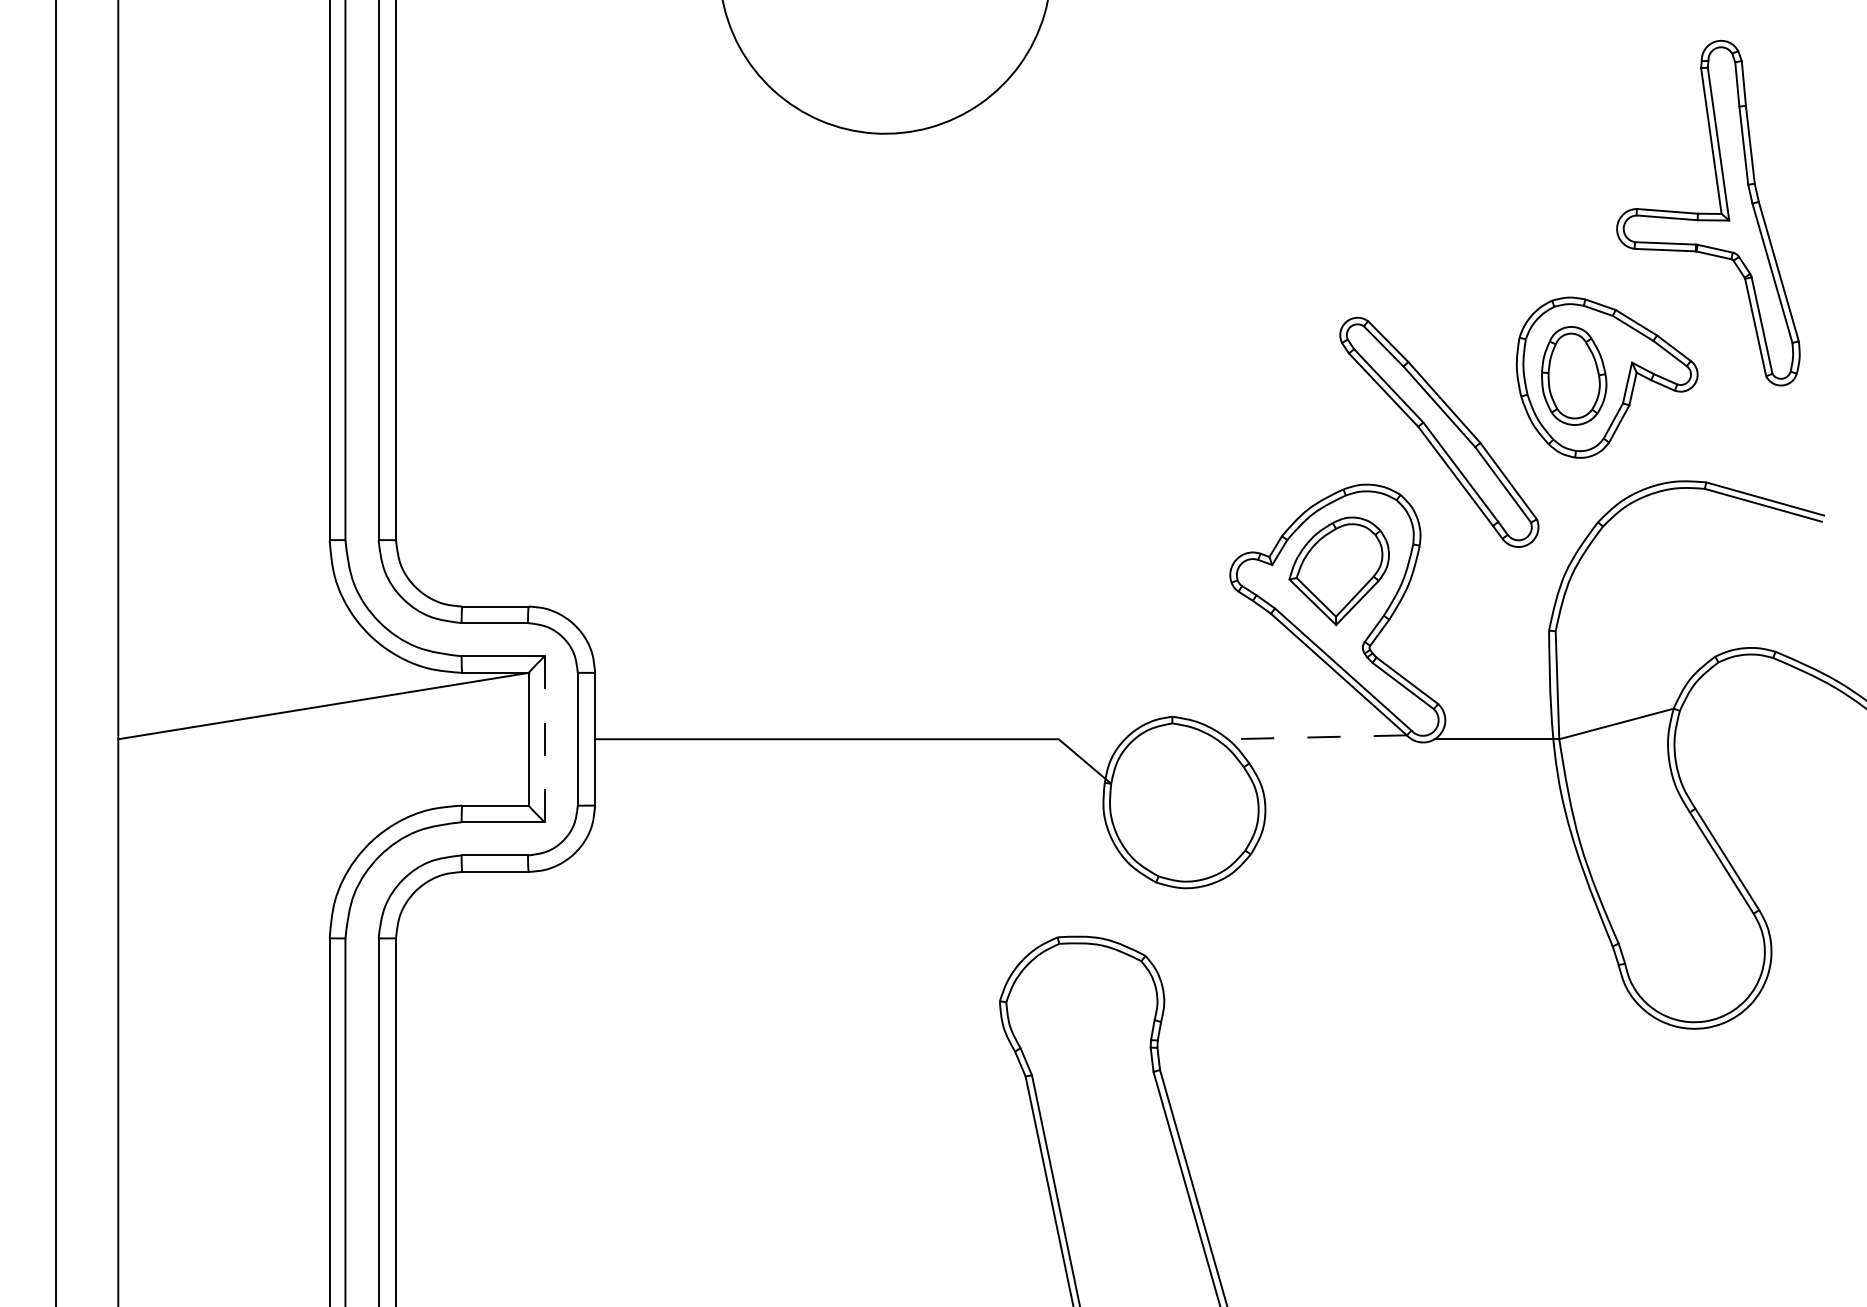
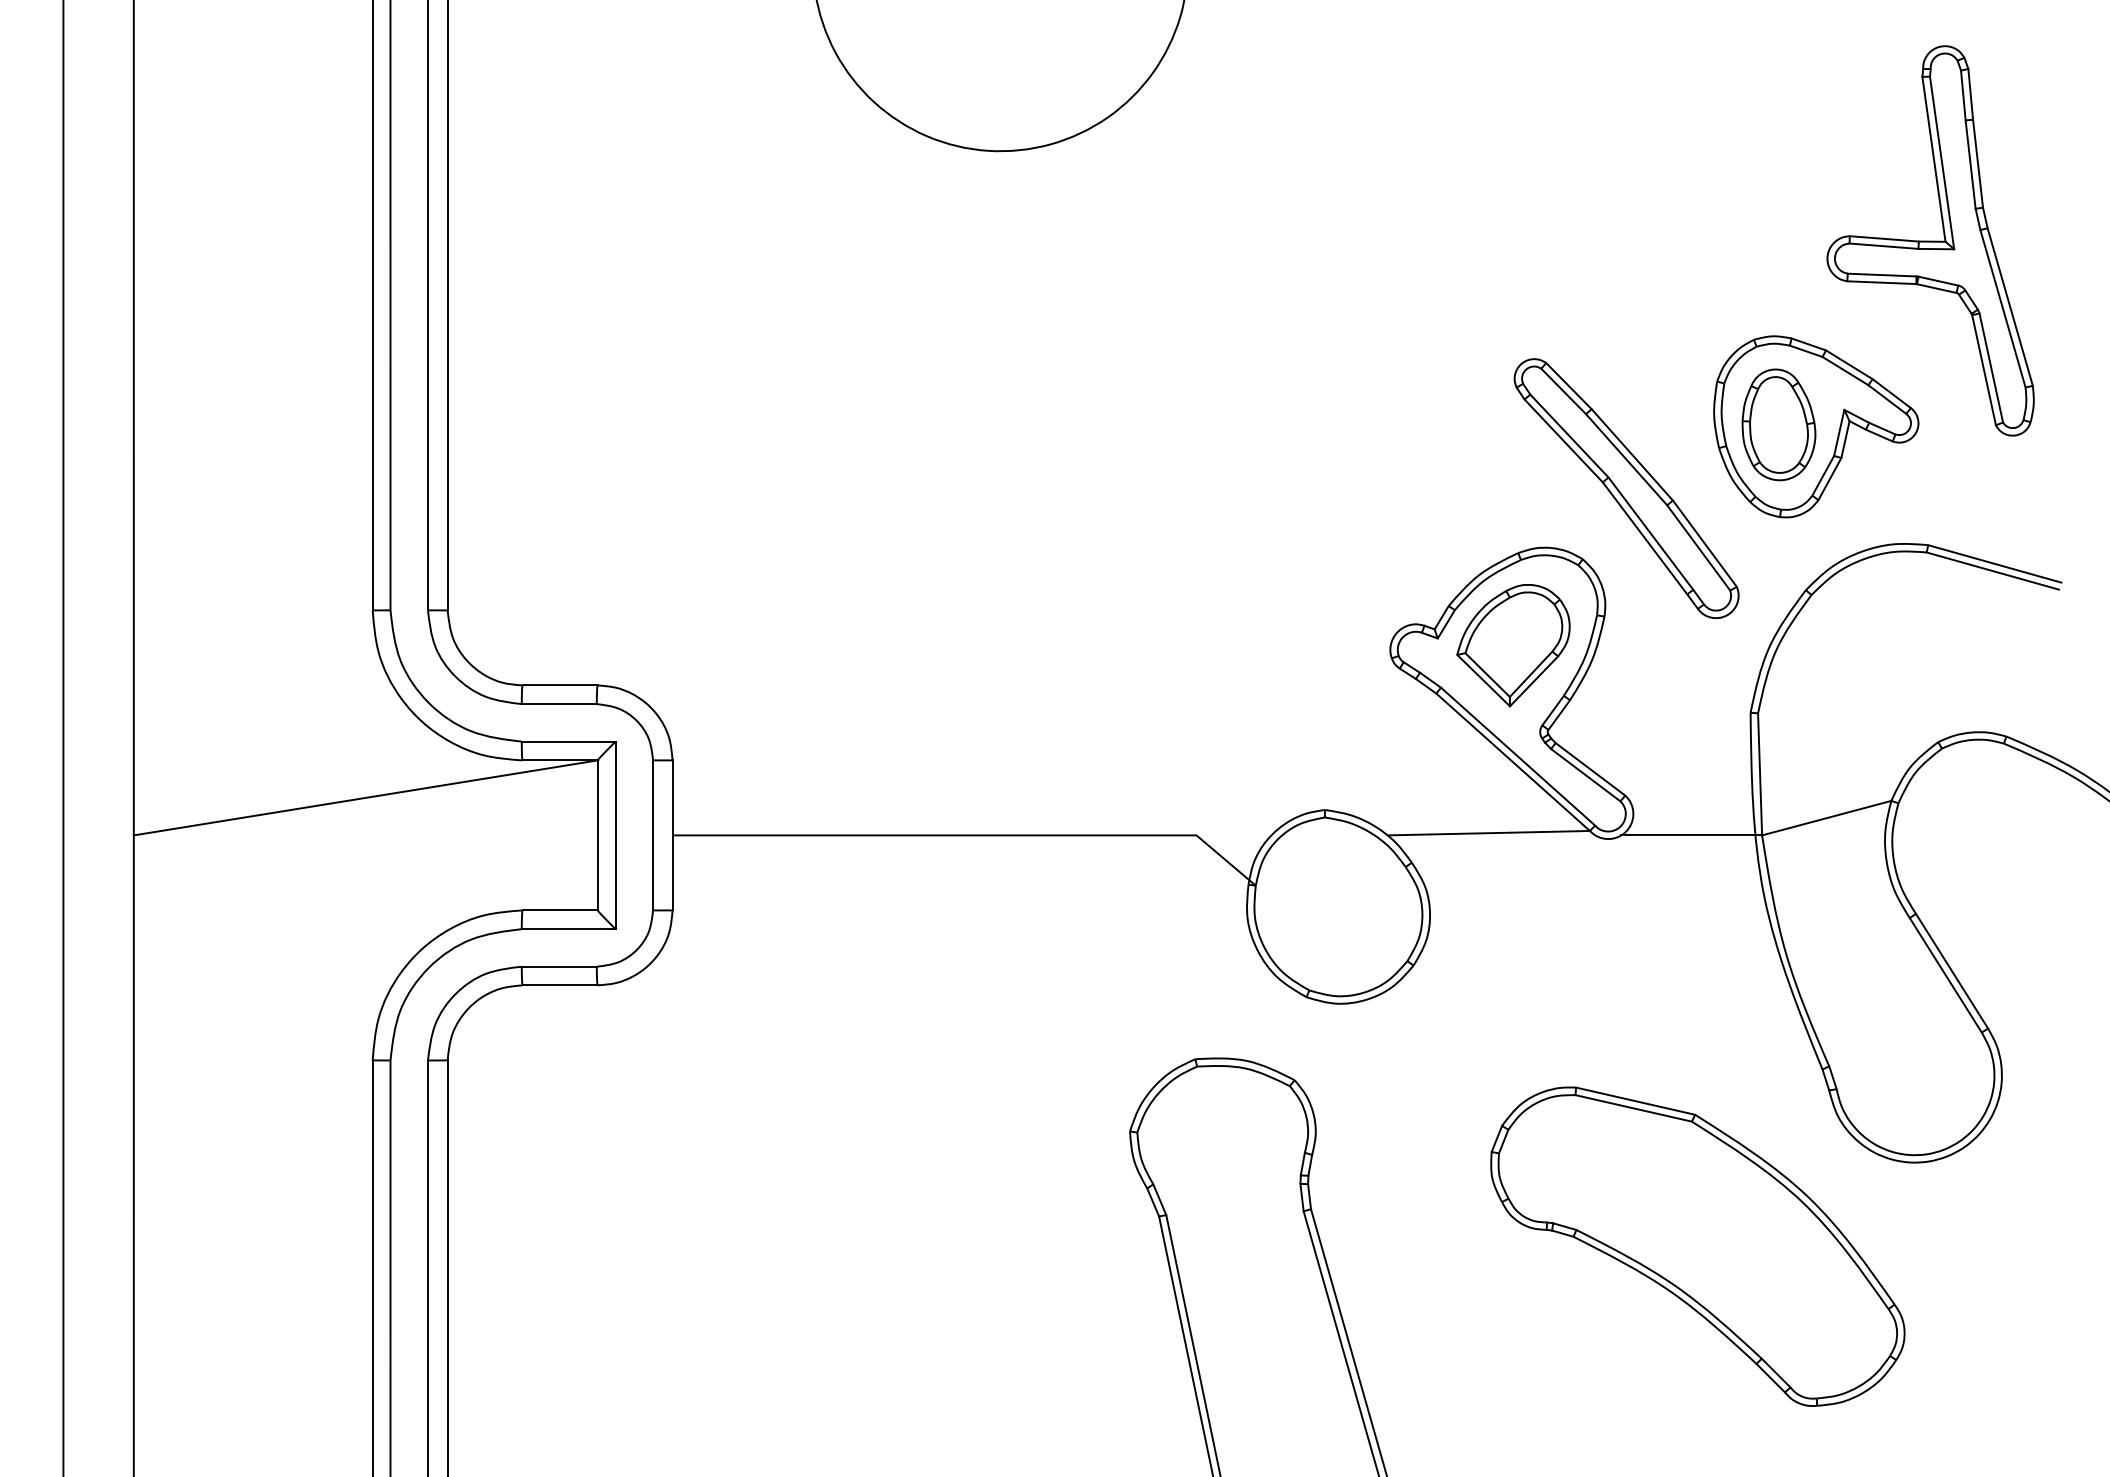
line: (1317, 737) -> (1488, 833), dashed -> solid
line: (544, 739) -> (615, 835), dashed -> solid
part: (1502, 1103) -> (1697, 1247), added

